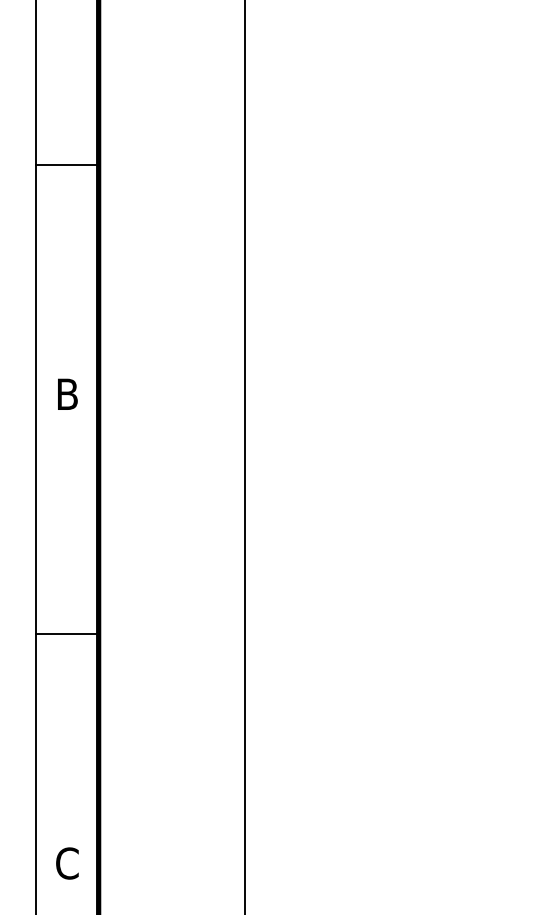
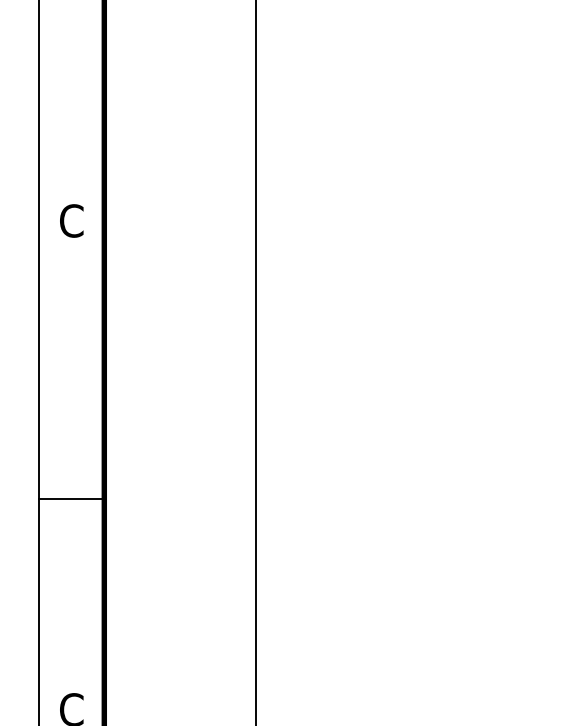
text: (67, 394) -> (71, 221), B -> C
line: (67, 634) -> (71, 499), moved

